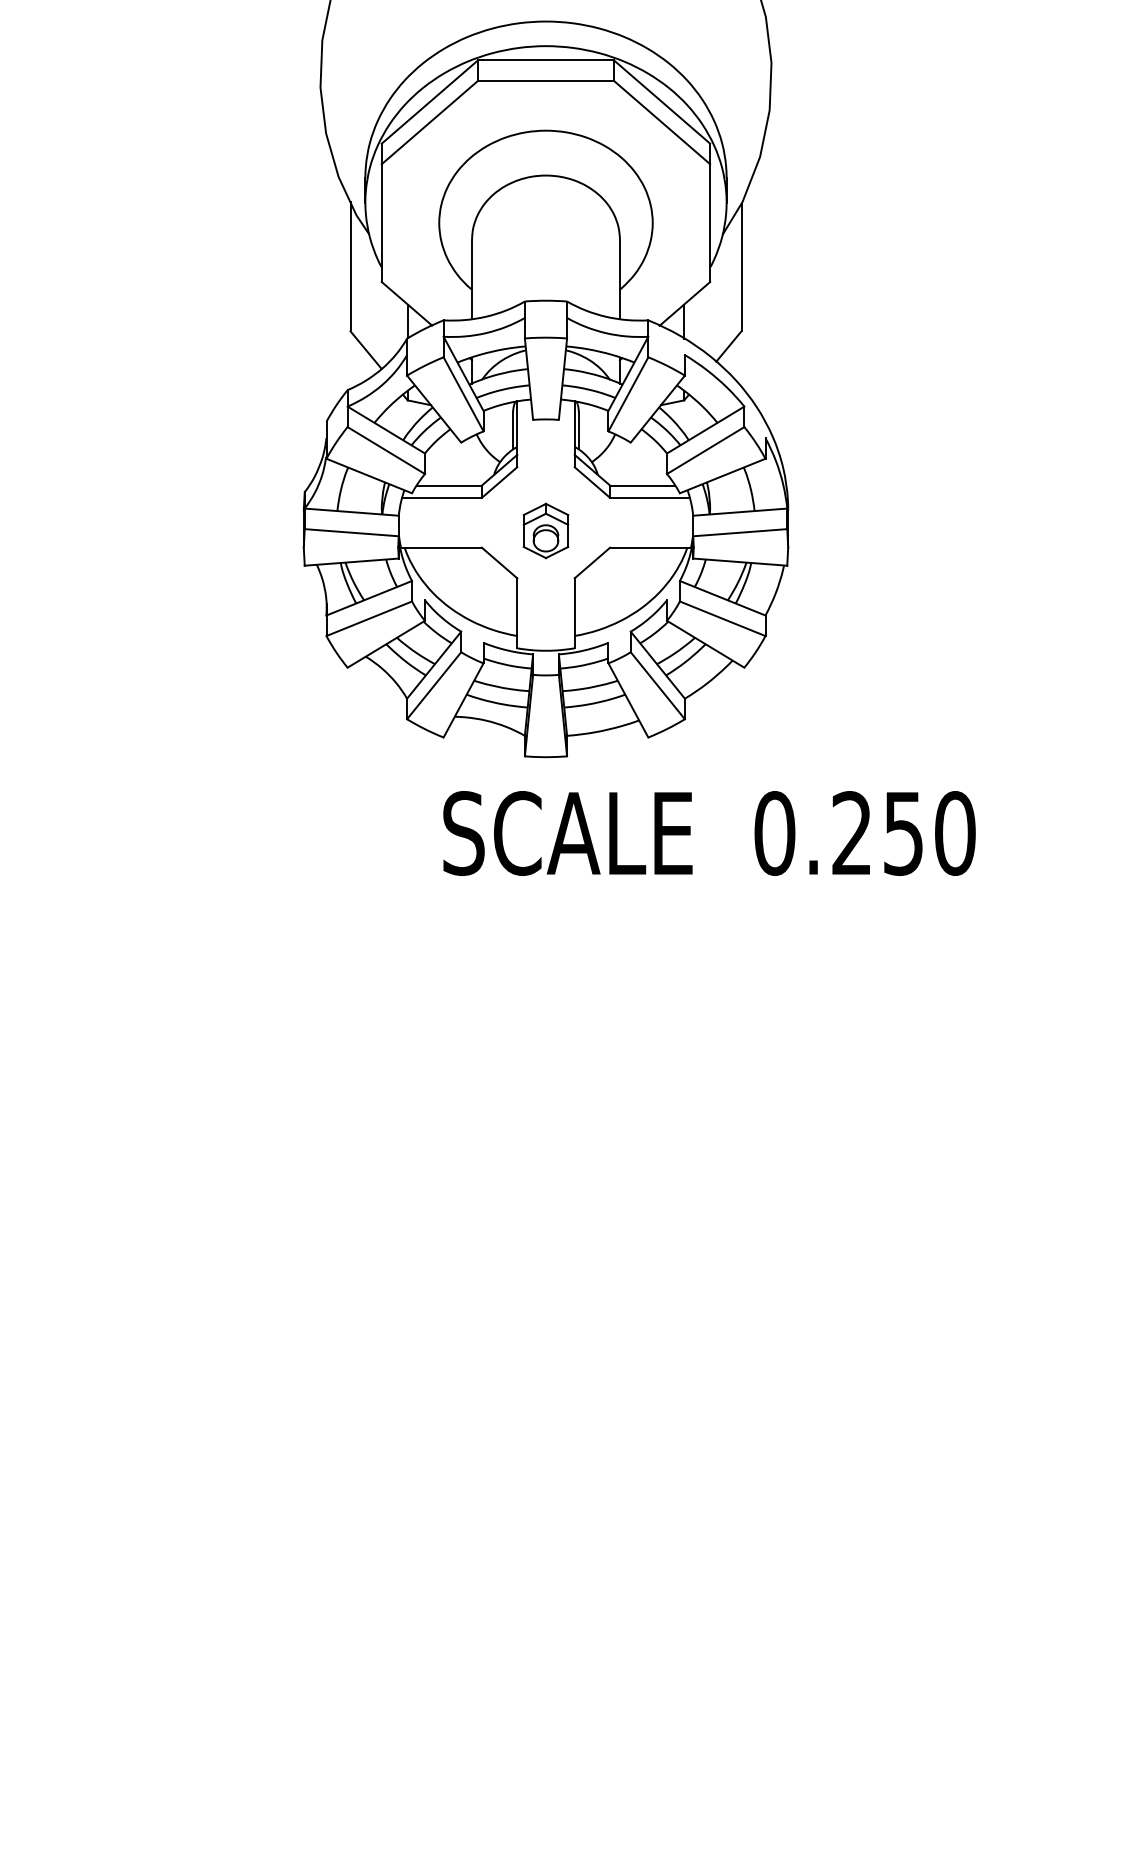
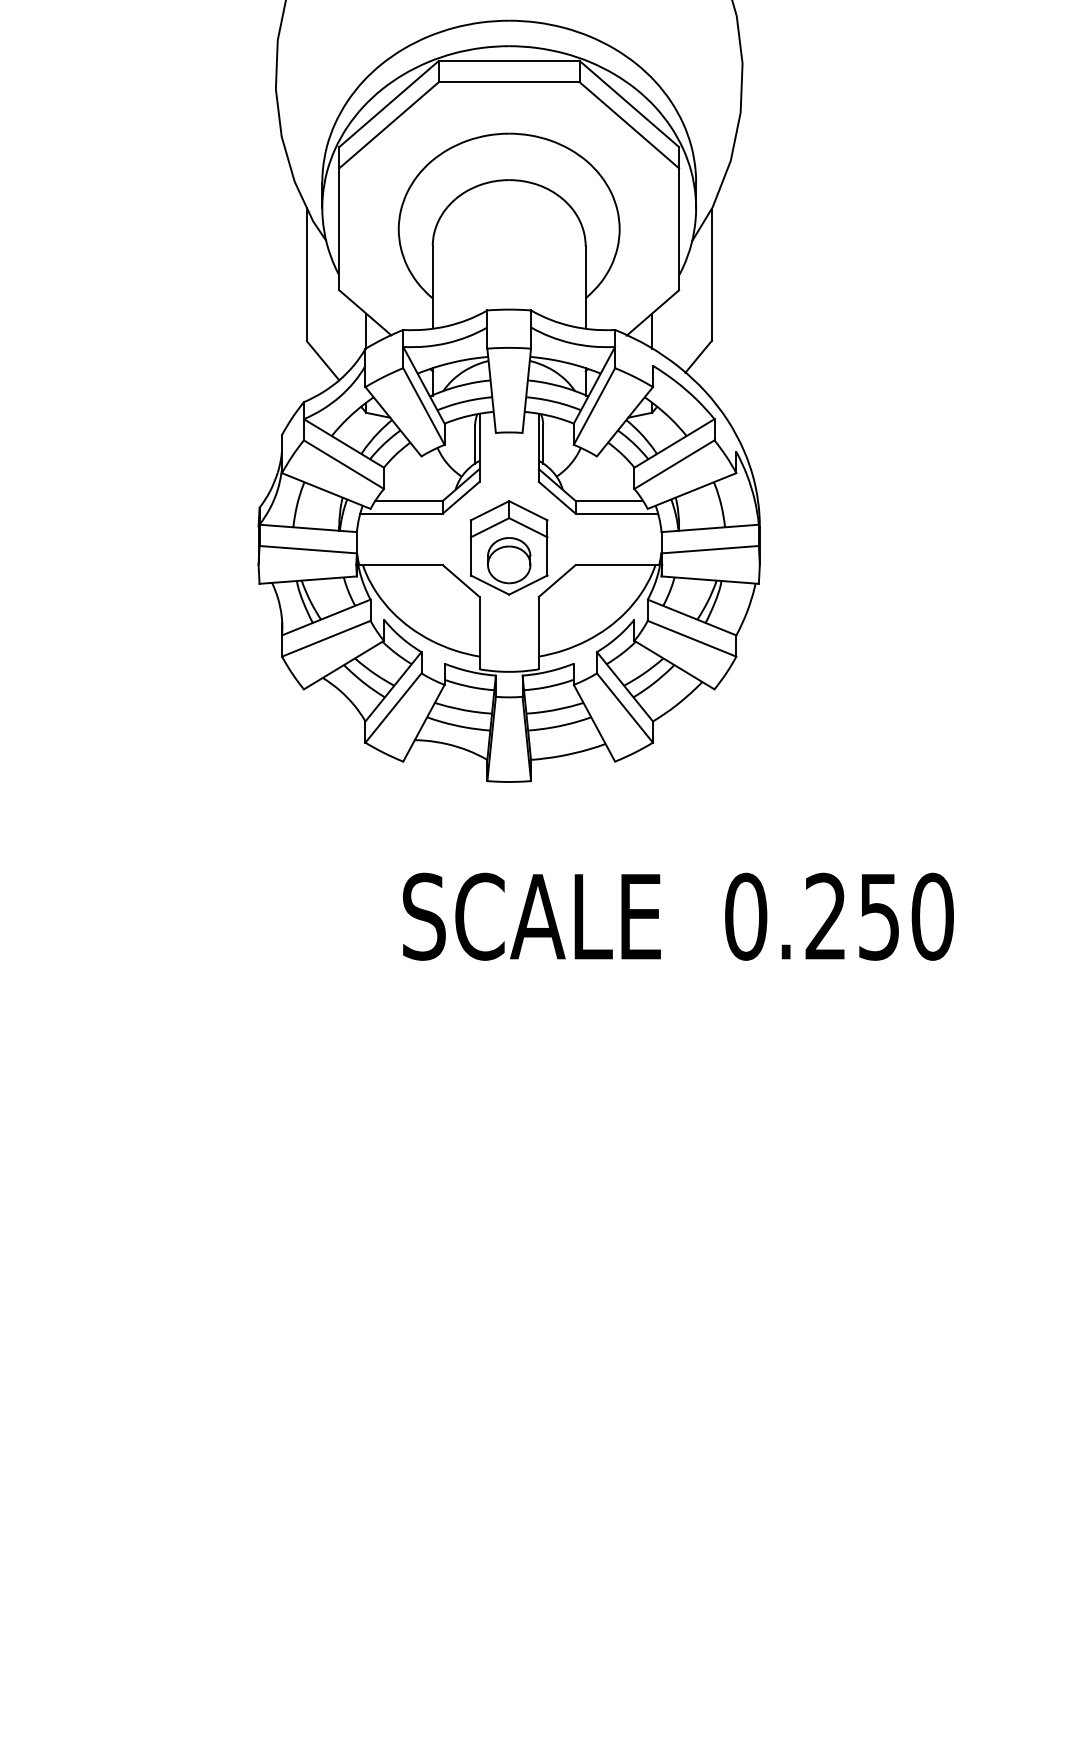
part: (545, 530) -> (508, 547), size x1.67
text: (709, 833) -> (678, 916), moved

